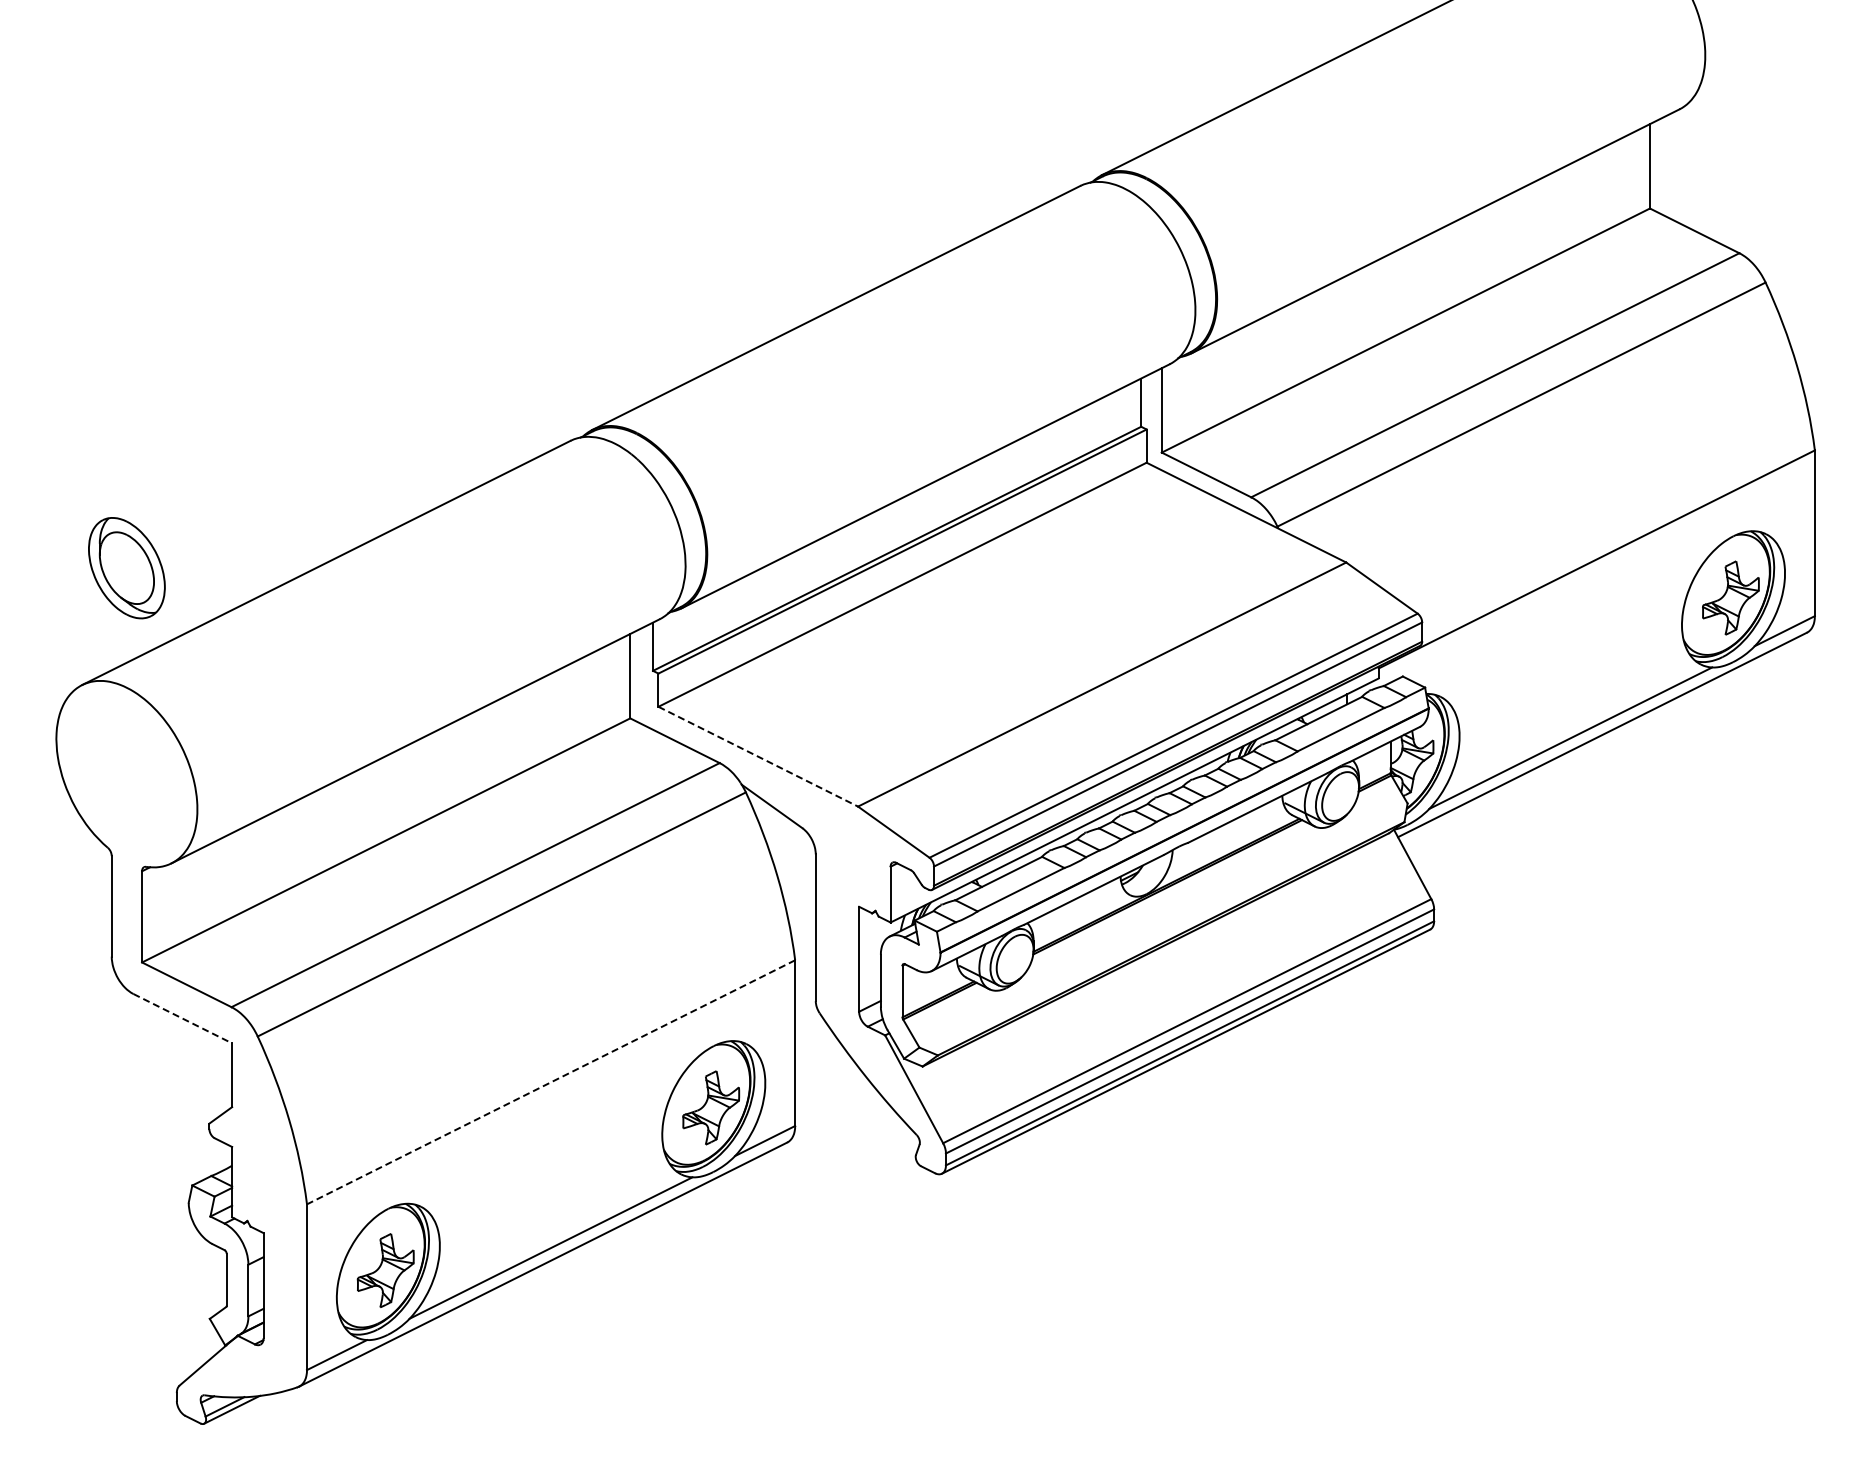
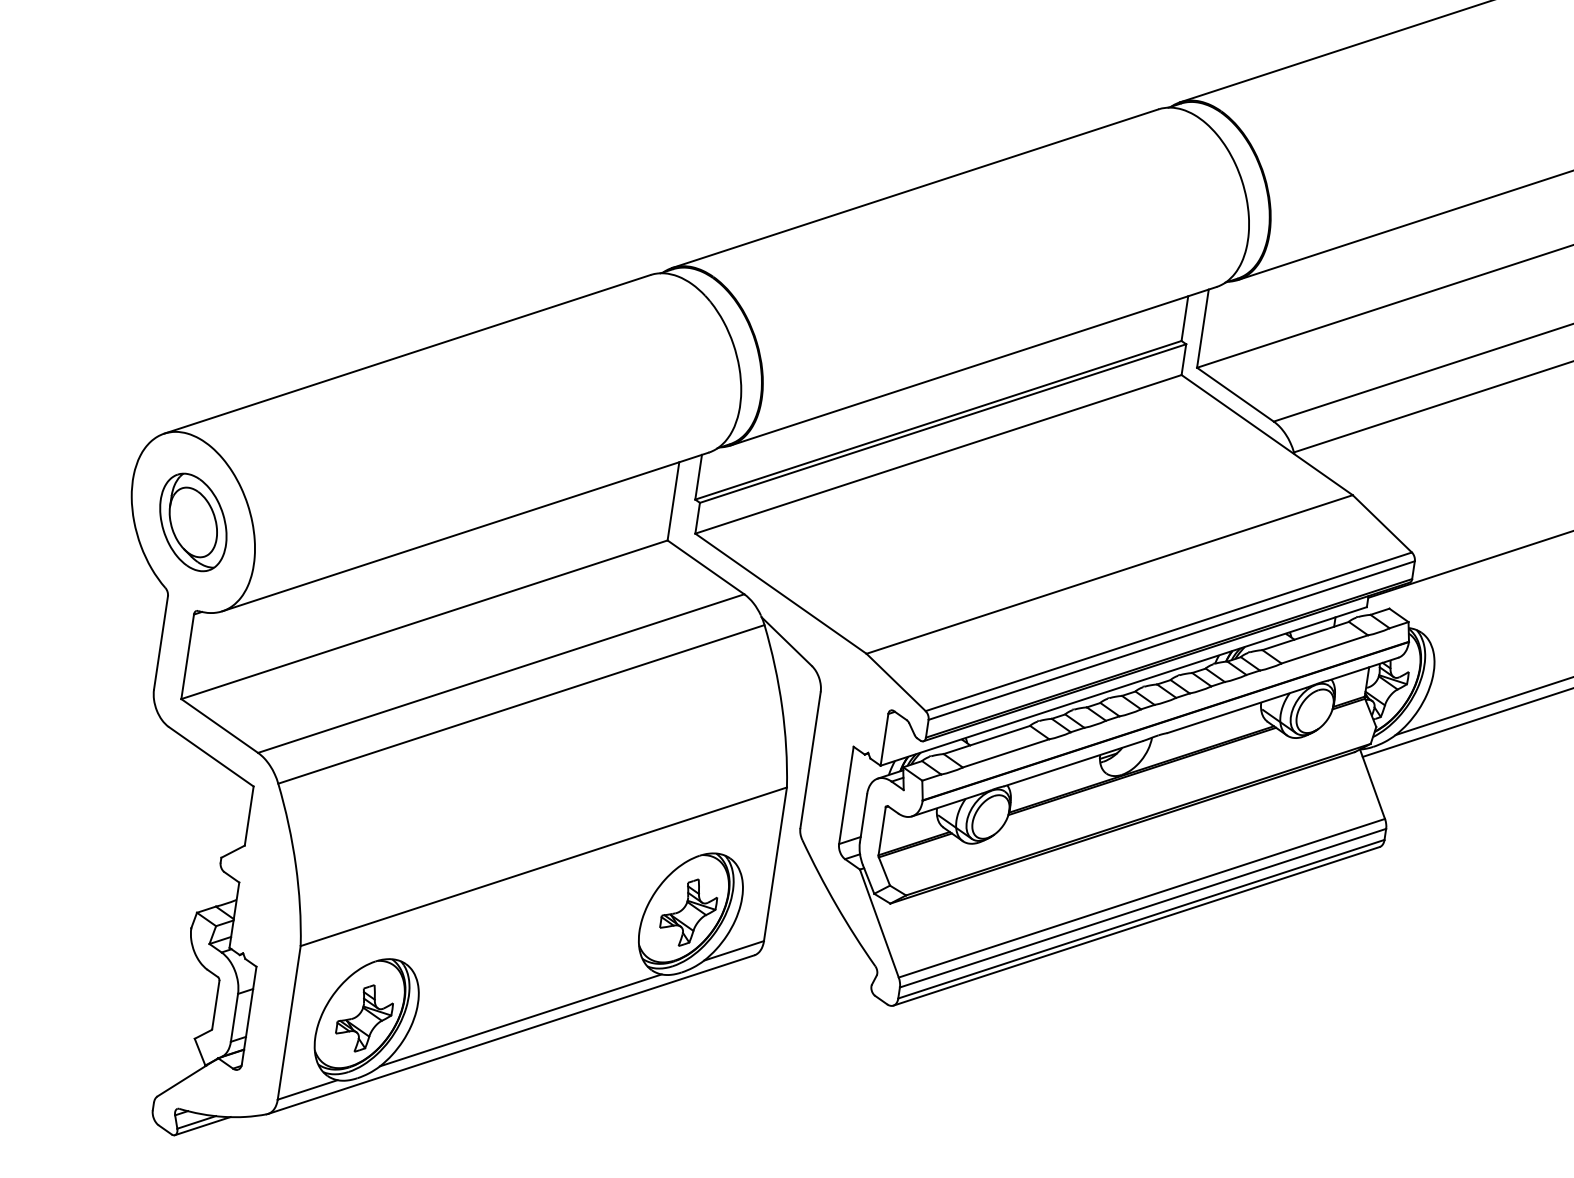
part: (126, 568) -> (192, 522), moved
line: (758, 756) -> (781, 593), dashed -> solid
line: (183, 1018) -> (211, 756), dashed -> solid
line: (551, 1082) -> (544, 867), dashed -> solid

